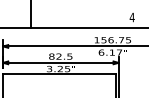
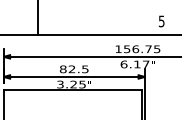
text: (131, 17) -> (160, 21), 4 -> 5

